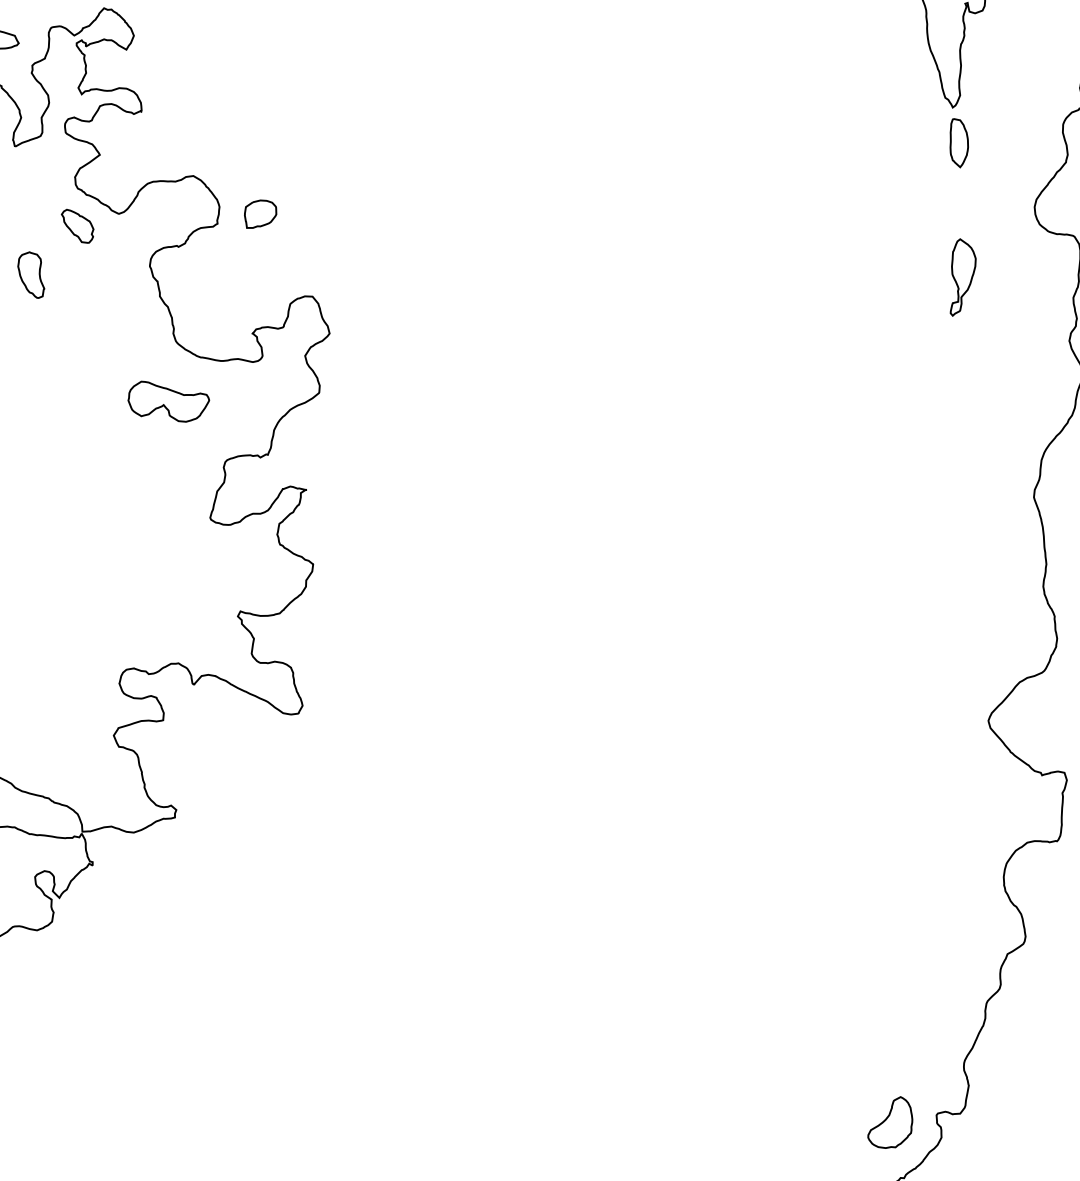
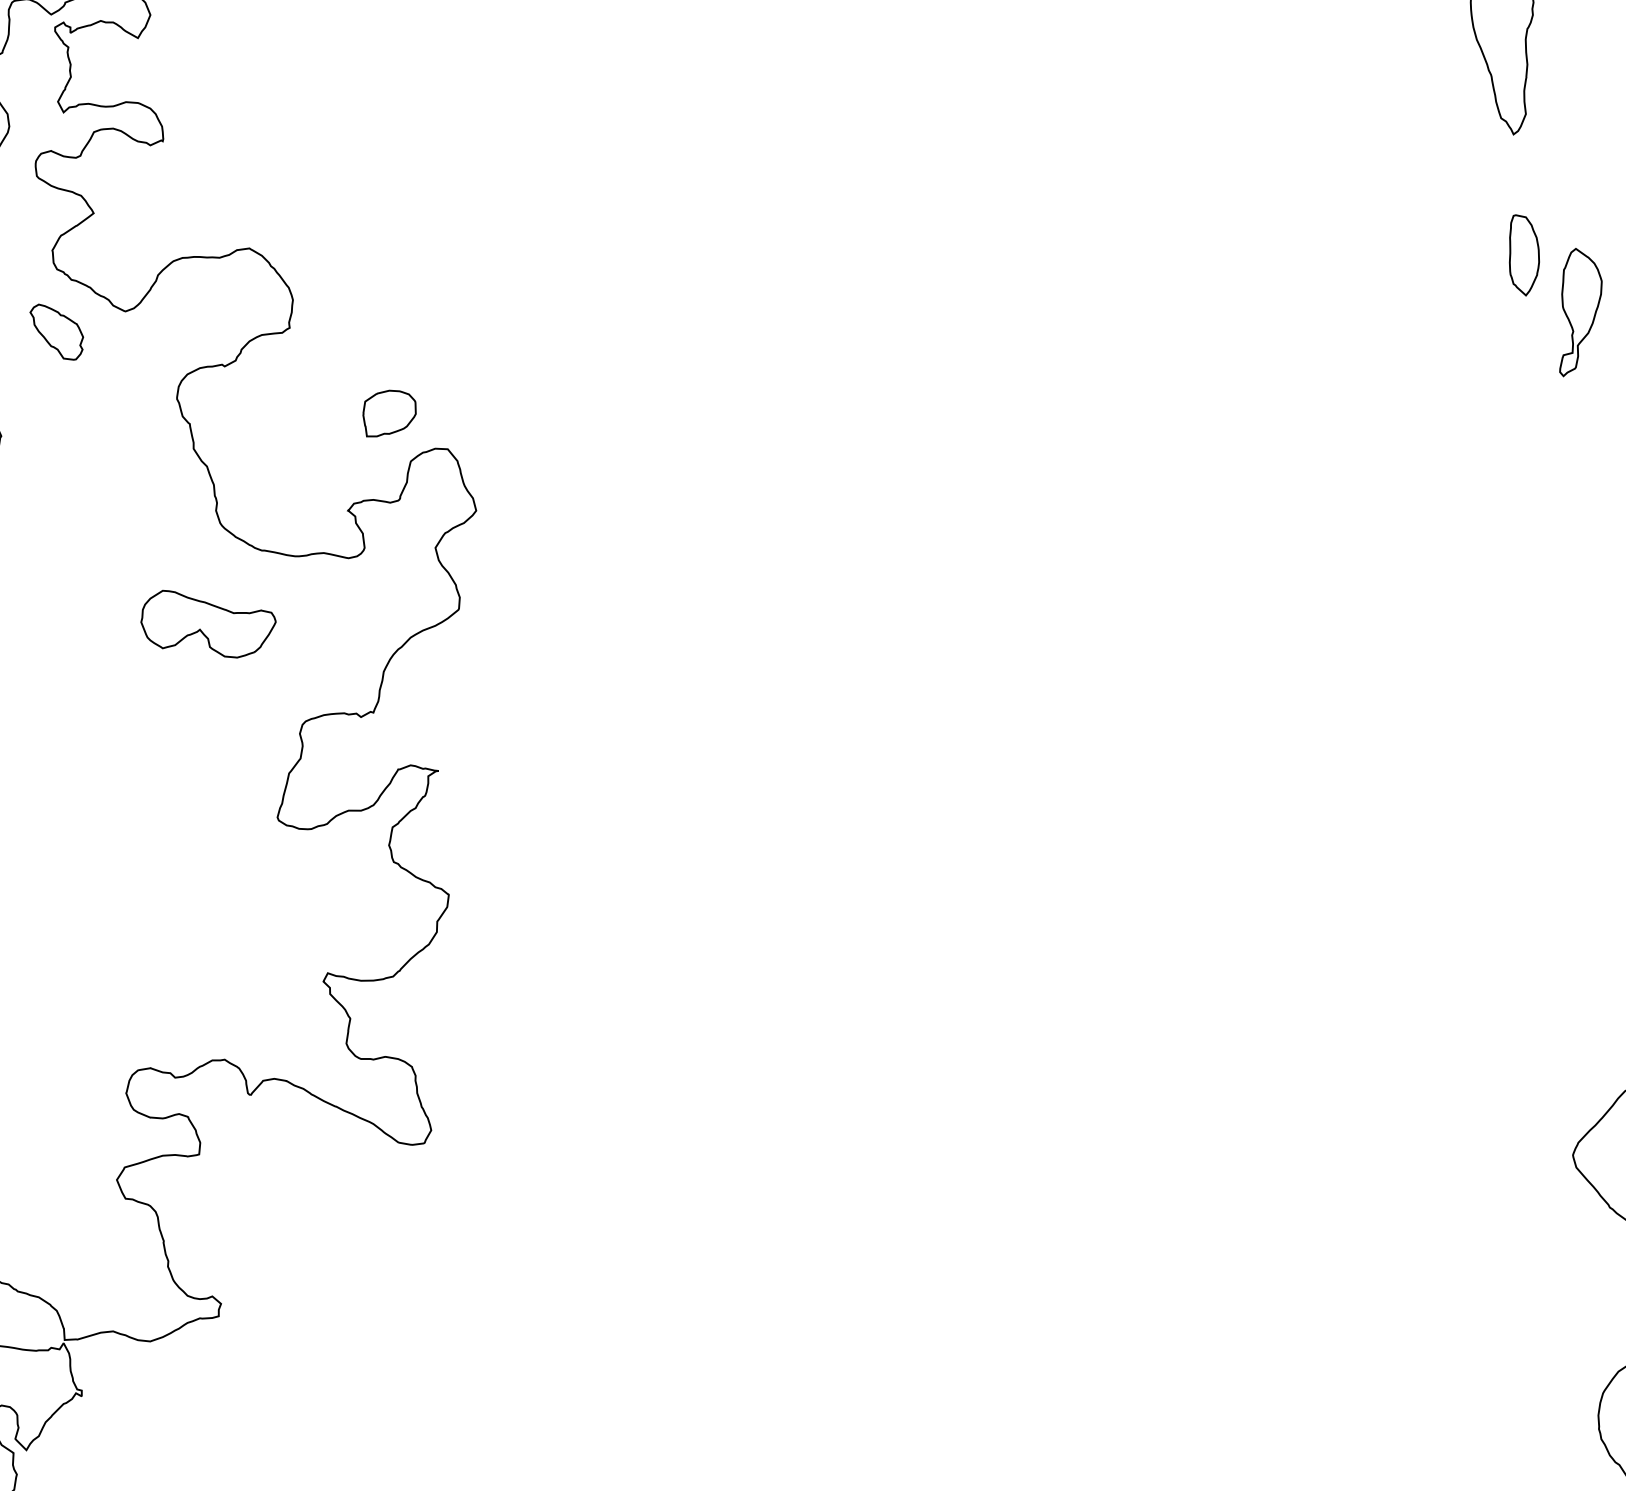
part: (958, 143) -> (1523, 255), moved
part: (260, 213) -> (389, 412), moved
part: (962, 277) -> (1579, 312), moved

